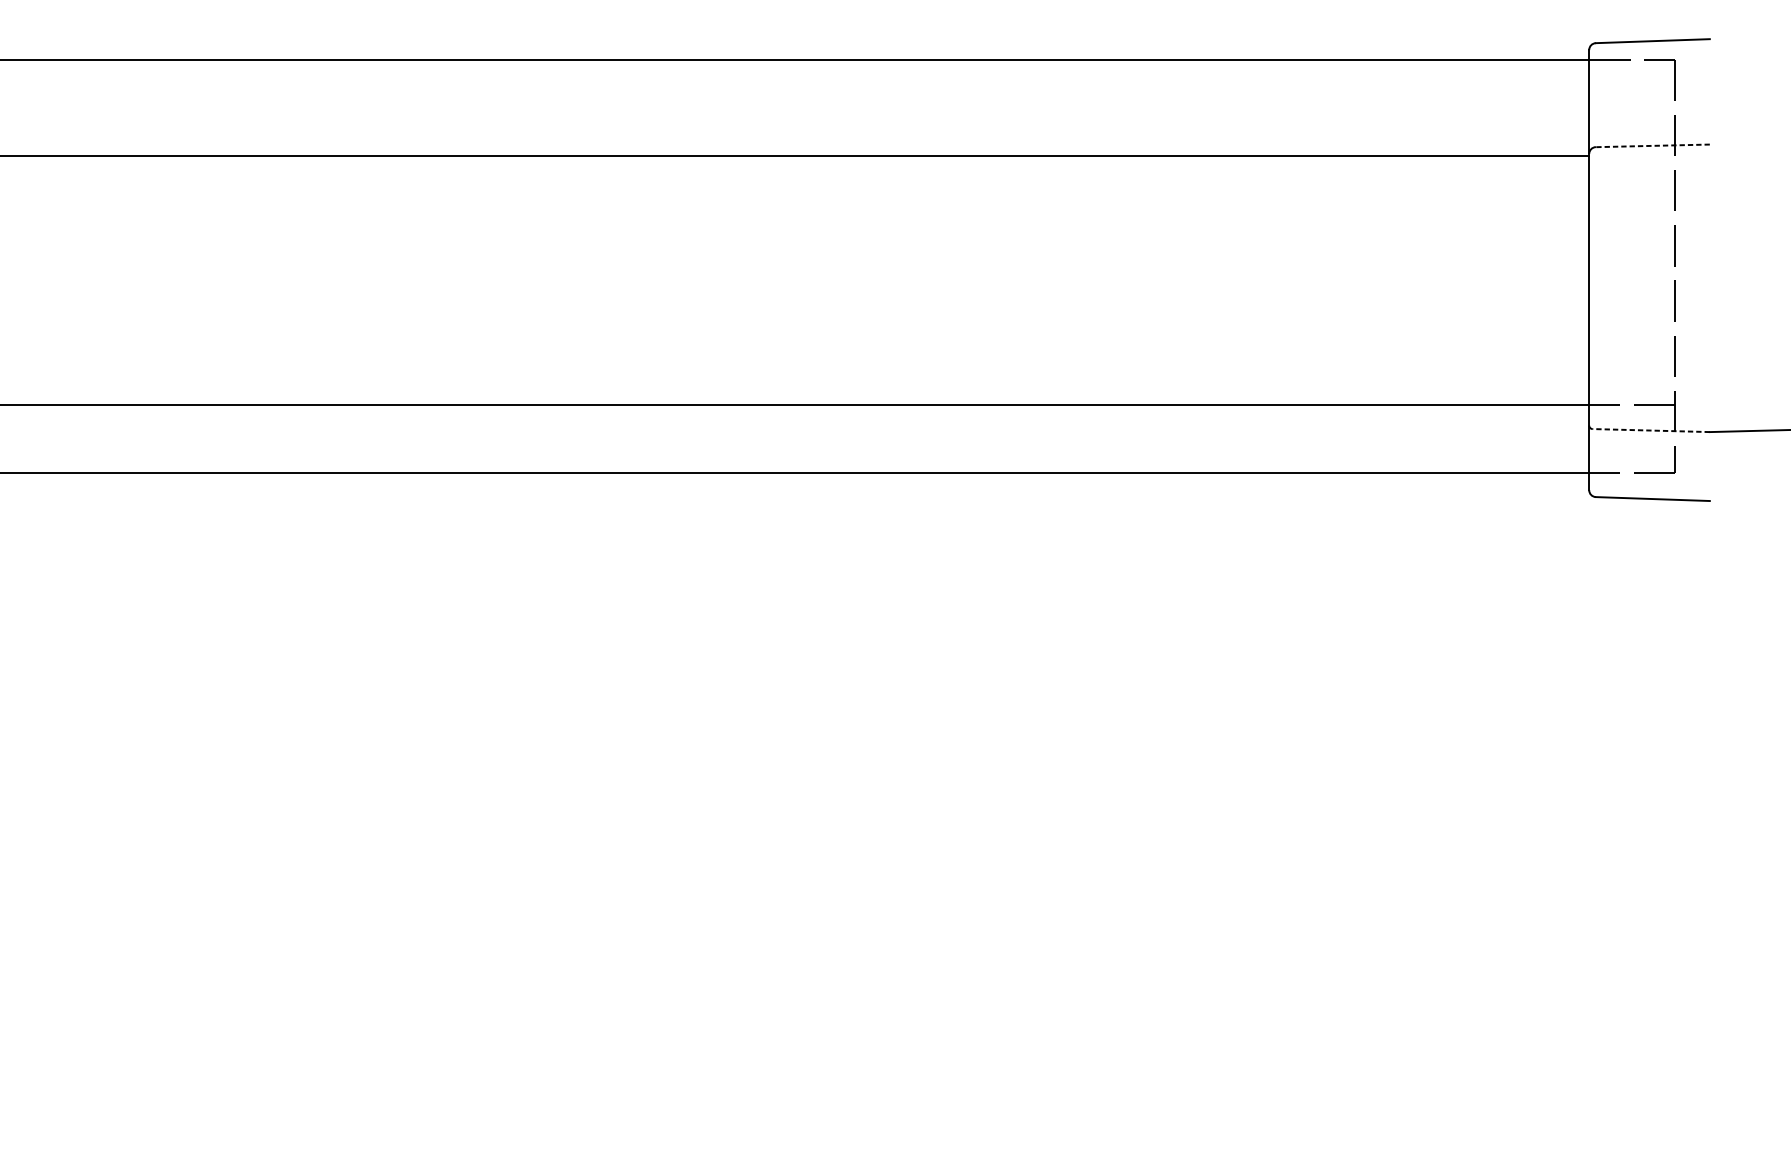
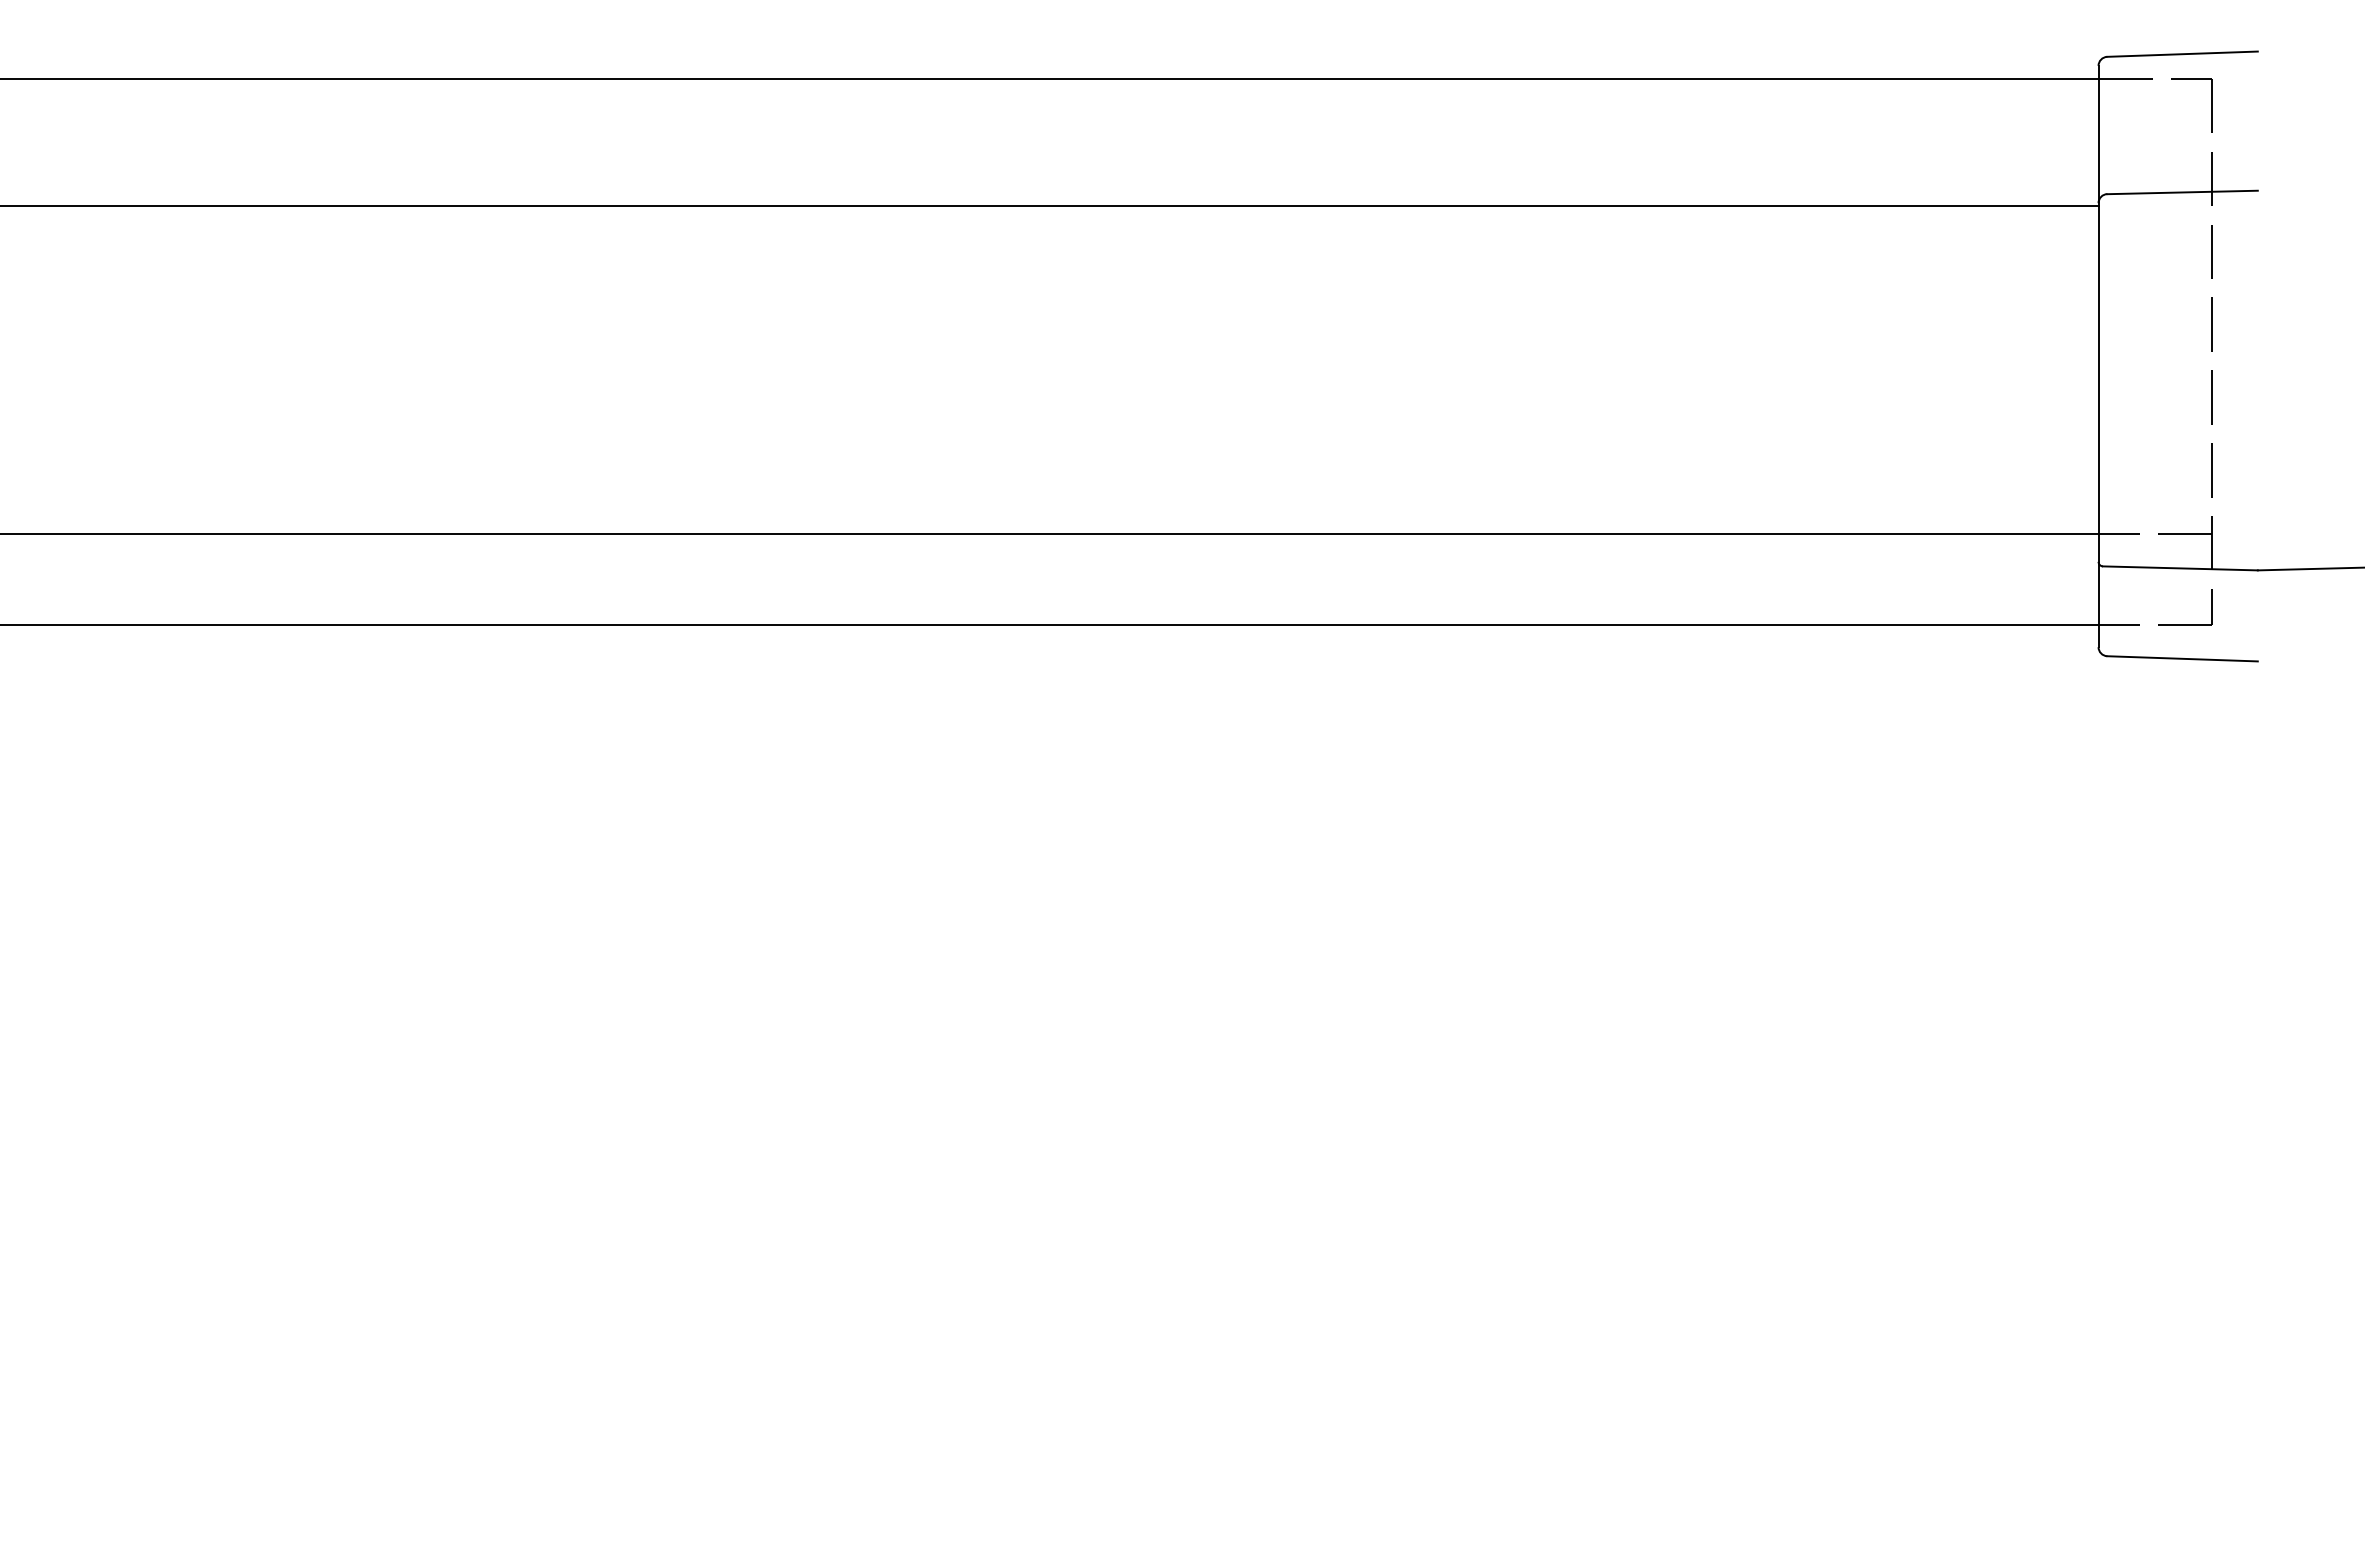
line: (1652, 145) -> (2182, 192), dashed -> solid
line: (1650, 430) -> (2179, 568), dashed -> solid

